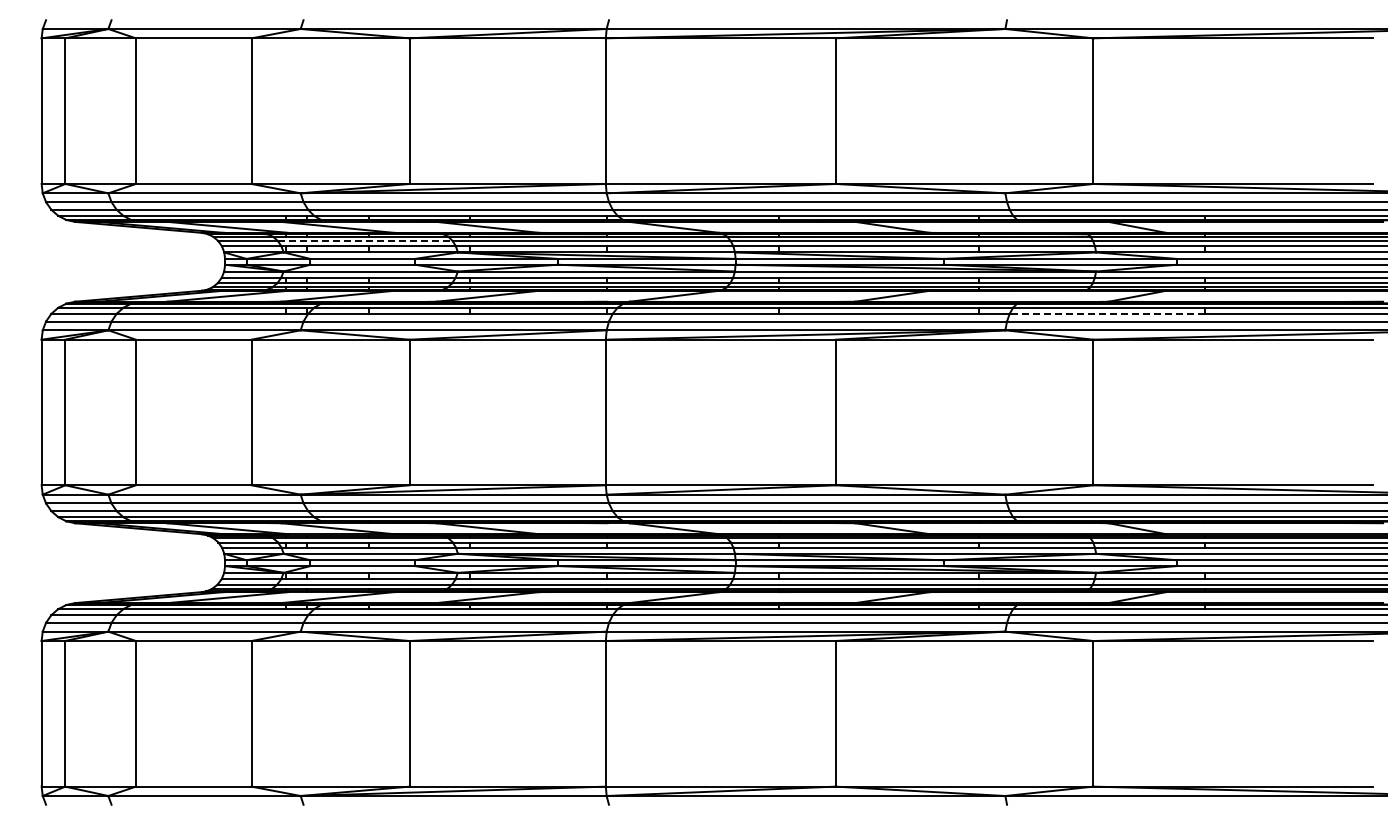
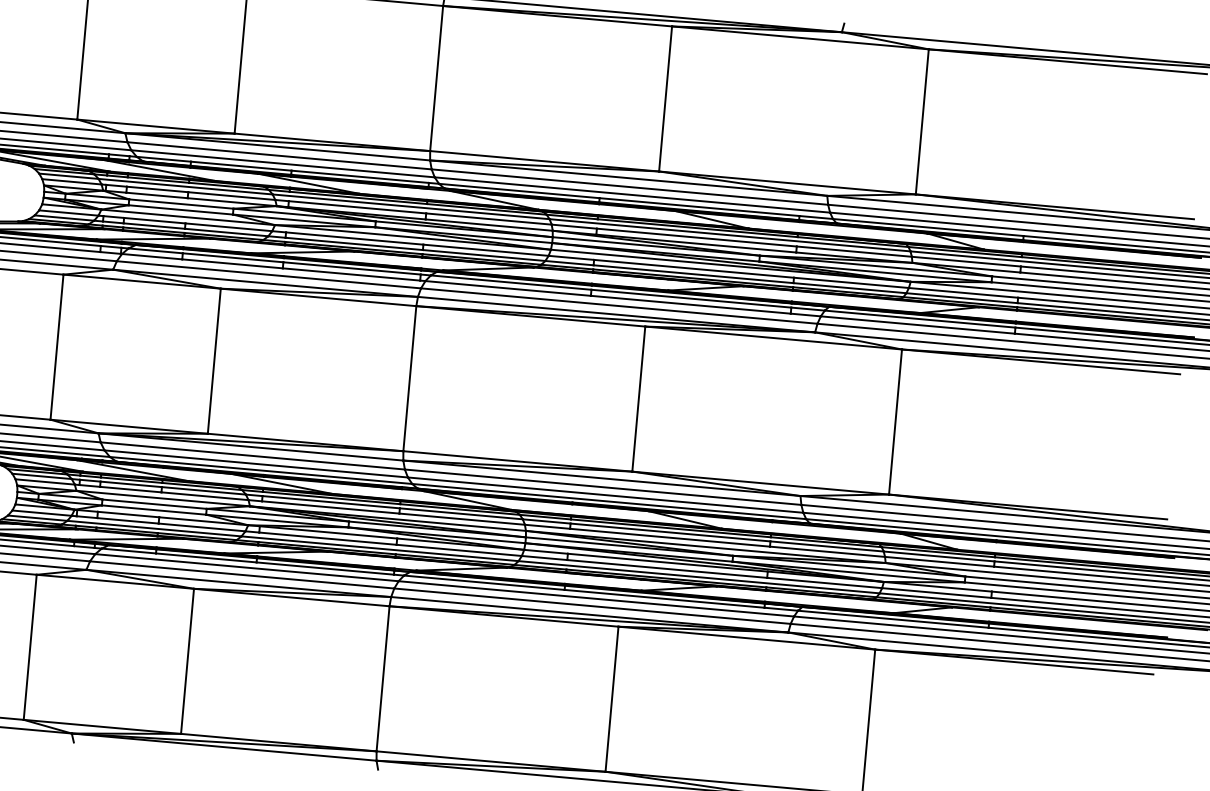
line: (365, 241) -> (185, 186), dashed -> solid
line: (1106, 313) -> (917, 324), dashed -> solid

